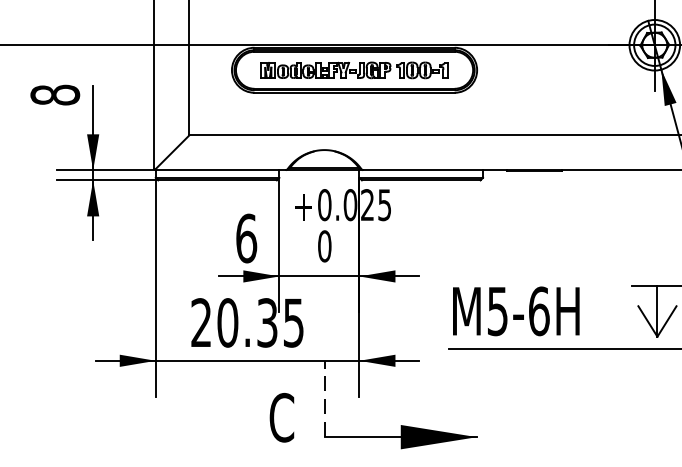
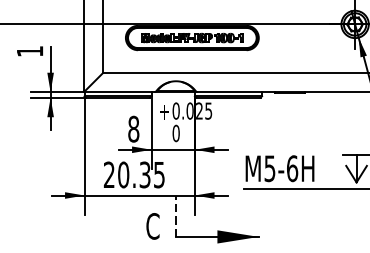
text: (54, 95) -> (29, 51), 8 -> 1
text: (246, 237) -> (133, 128), 6 -> 8

